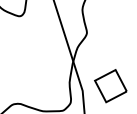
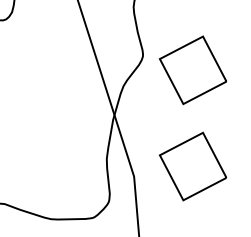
part: (110, 40) -> (192, 71), added

